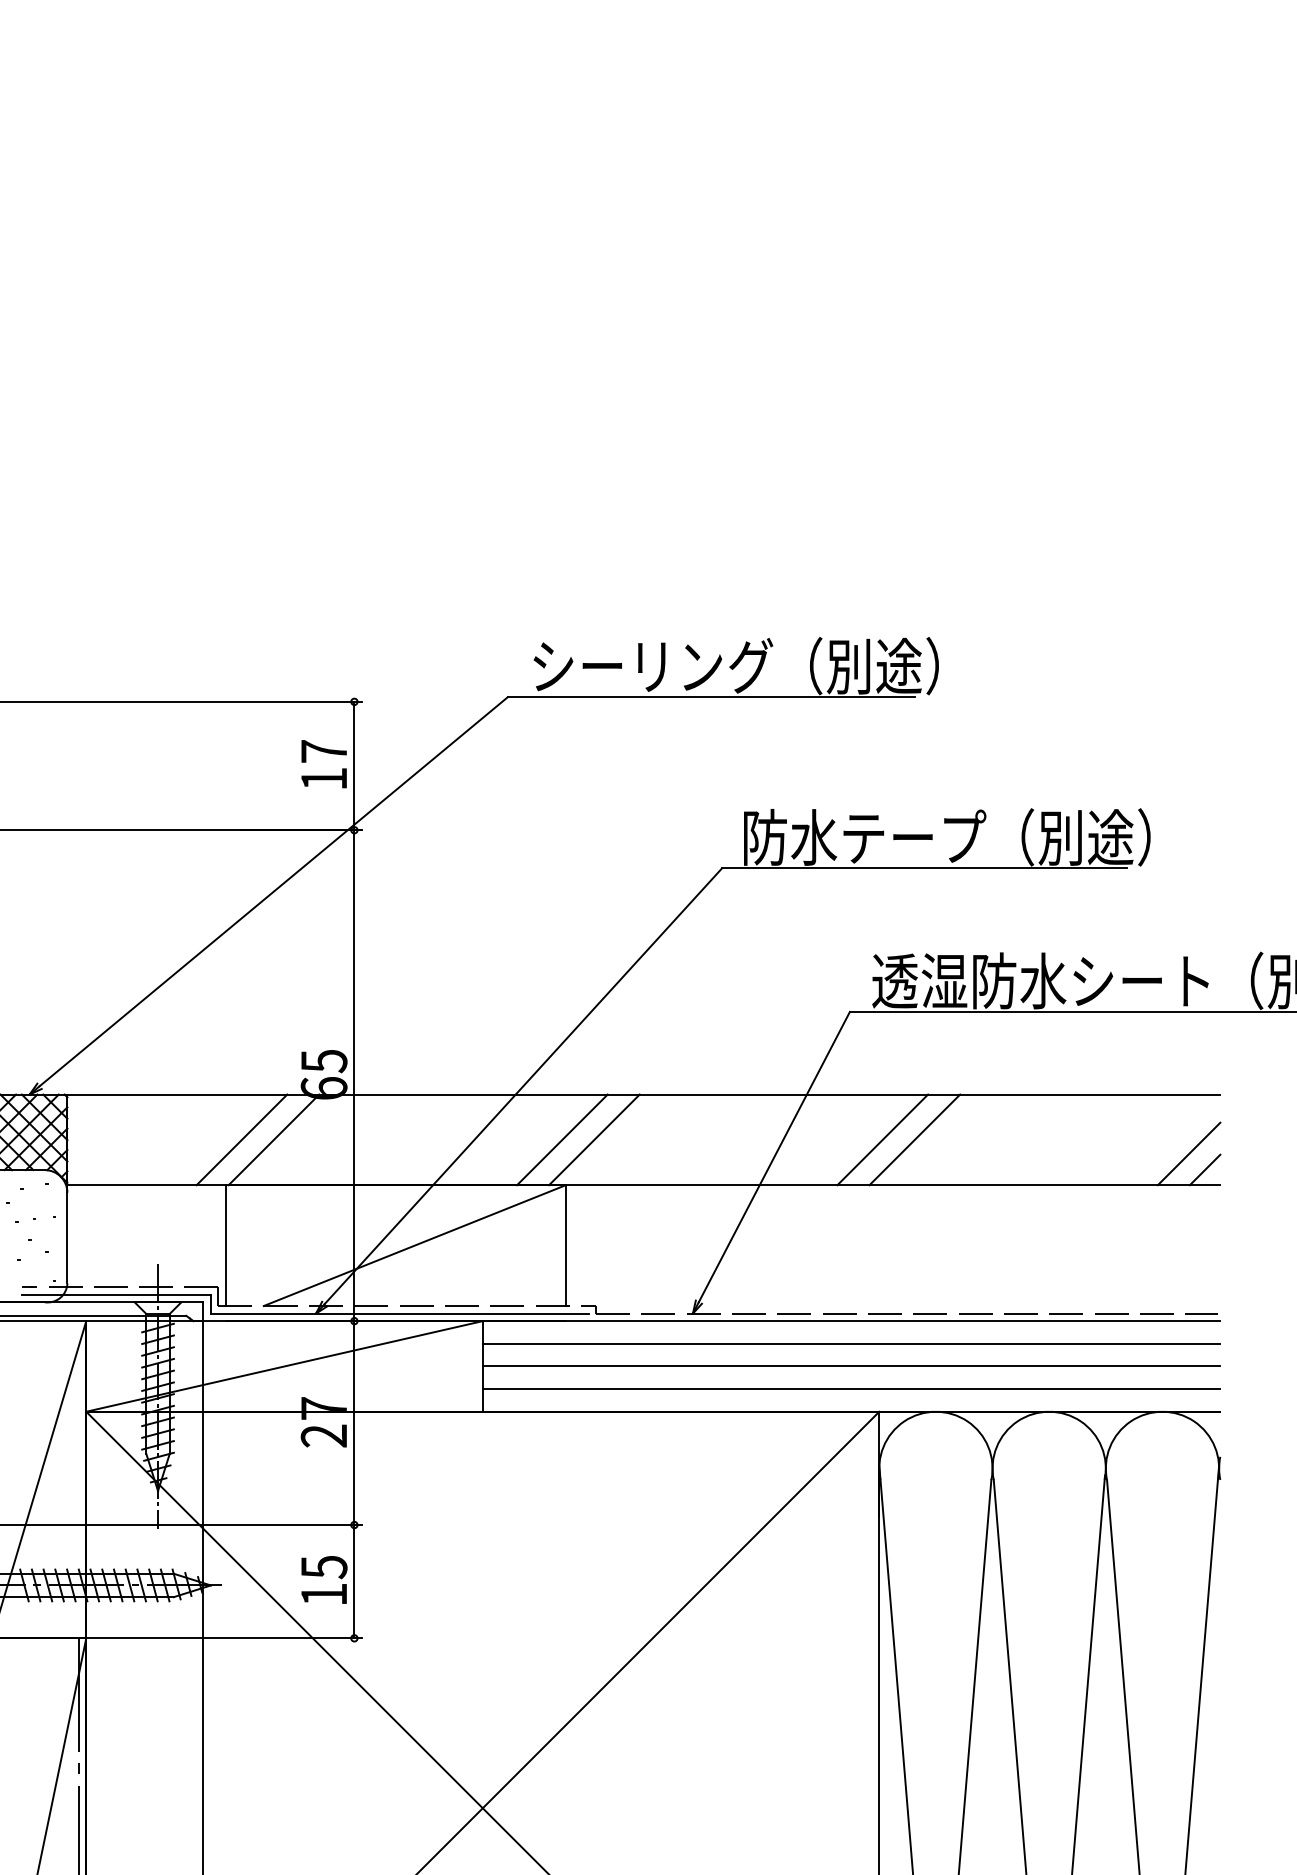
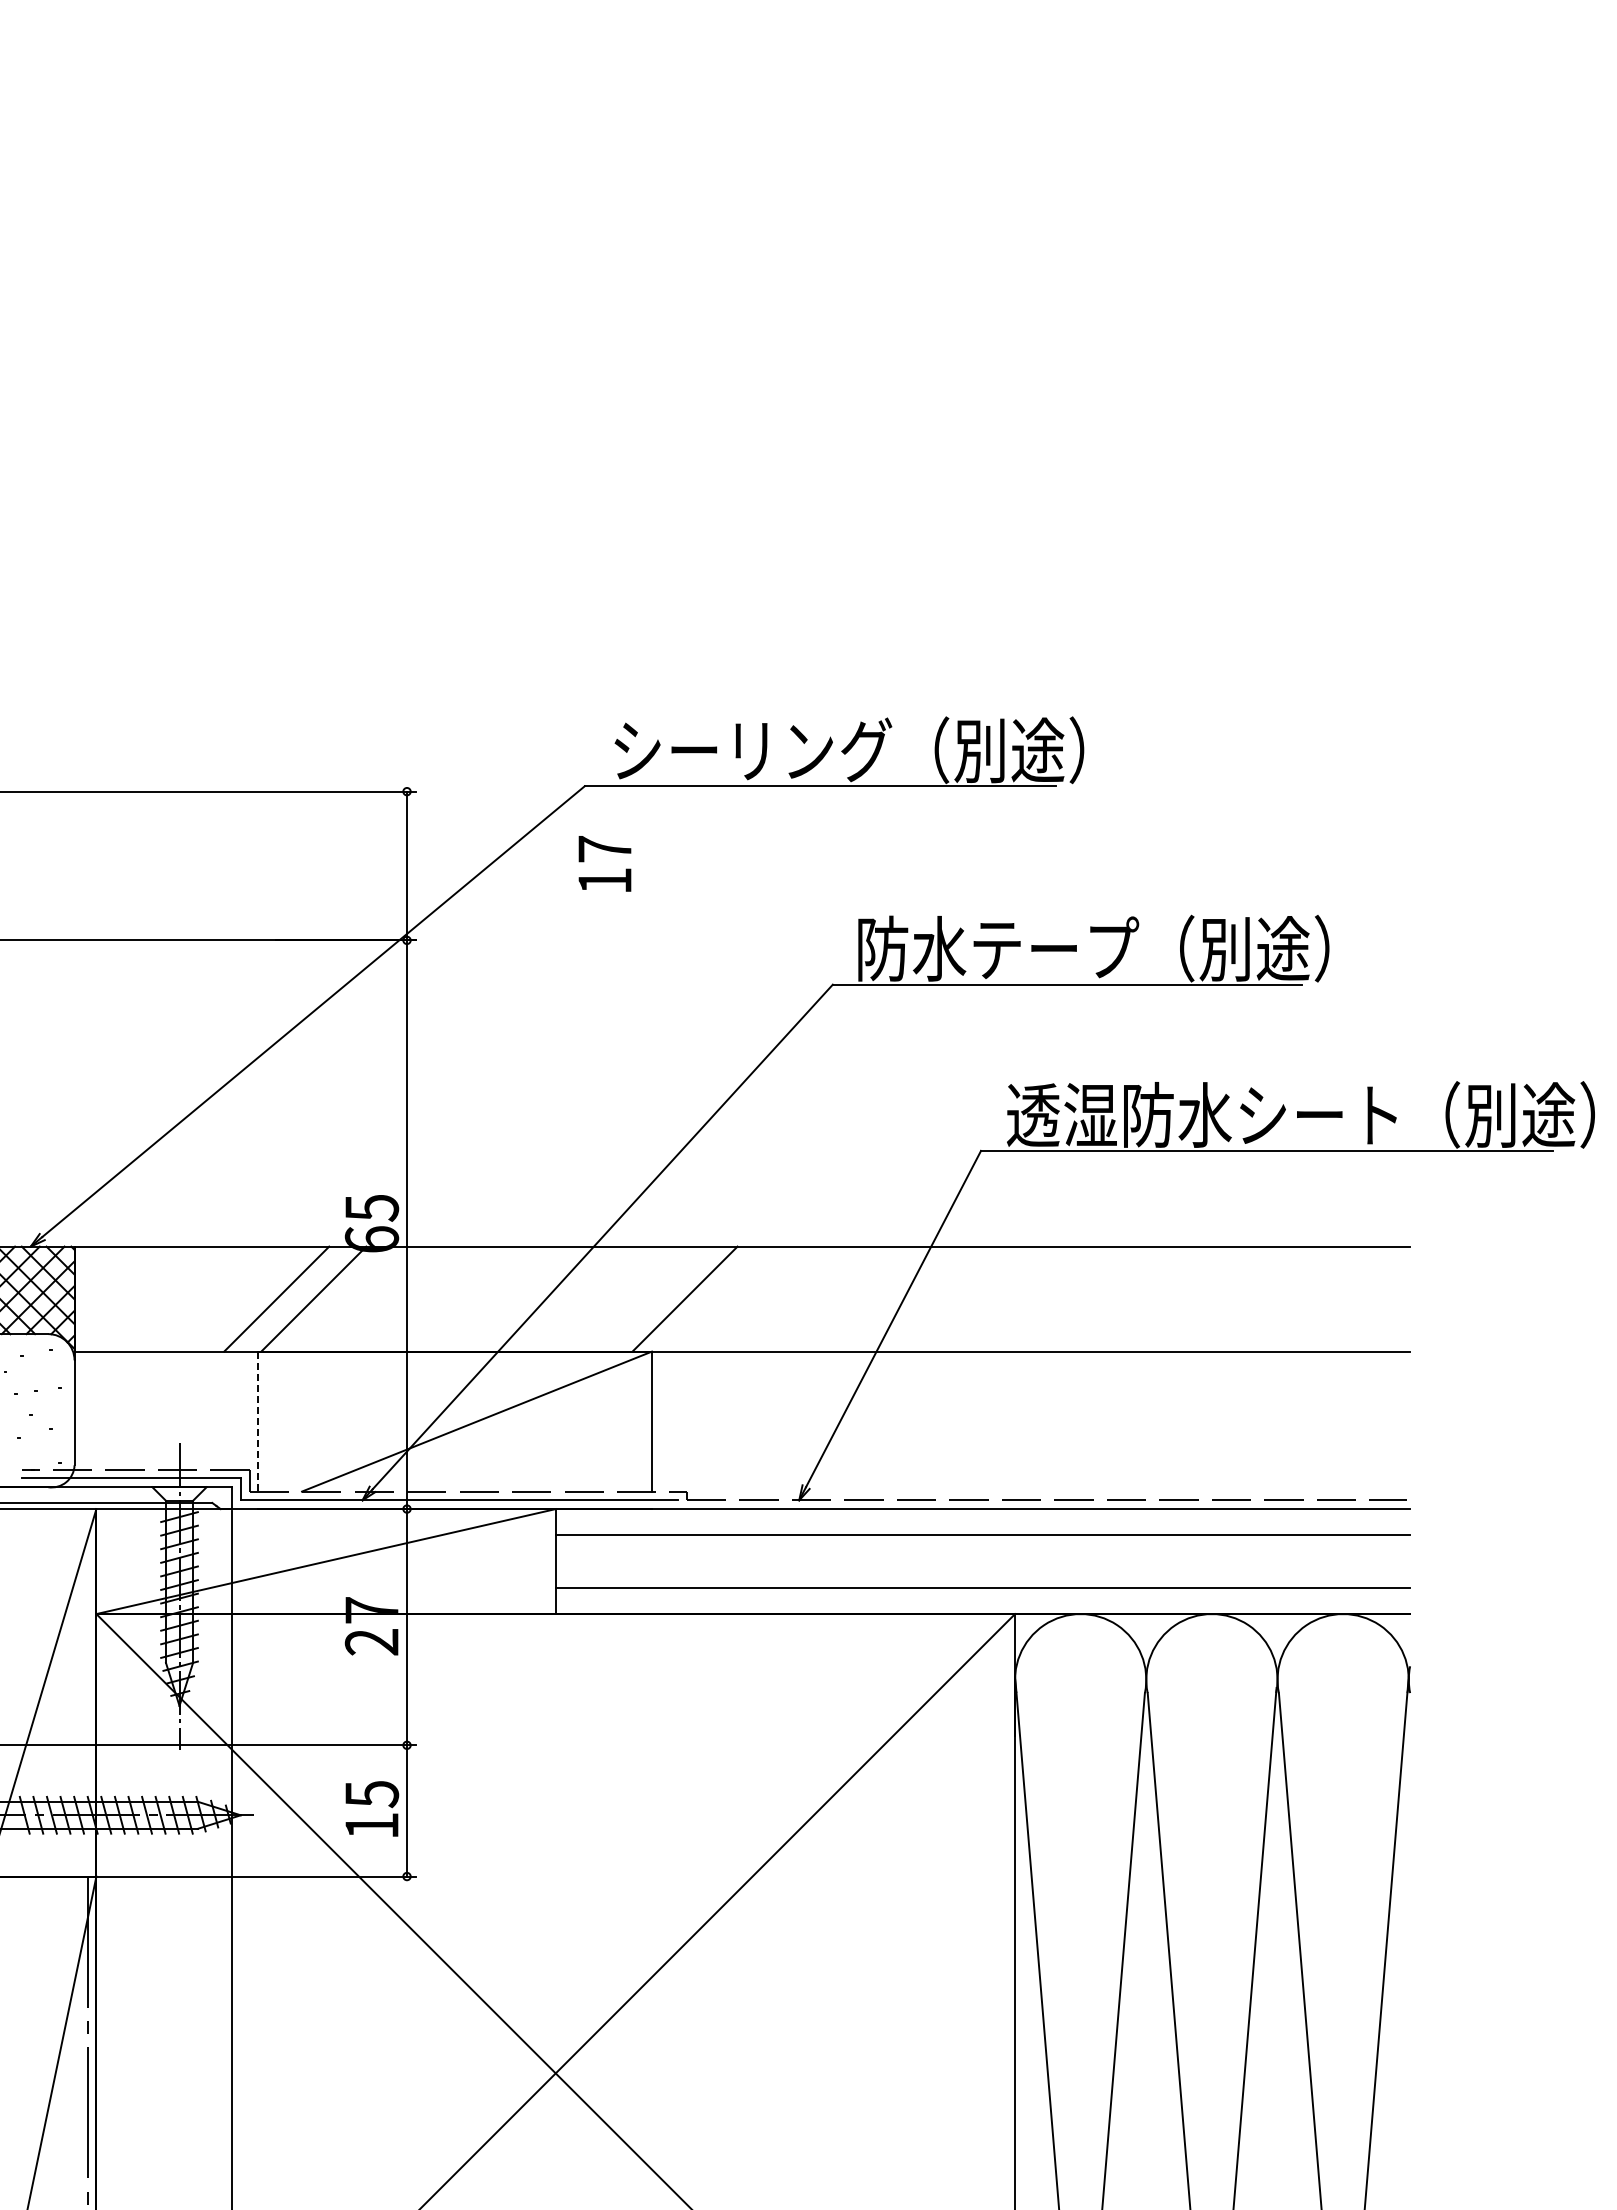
text: (323, 763) -> (604, 863), moved
line: (561, 1139) -> (647, 1298), removed
line: (882, 1139) -> (1018, 1298), removed
line: (914, 1139) -> (1055, 1298), removed
line: (1188, 1154) -> (1373, 1315), removed
line: (1205, 1169) -> (1392, 1333), removed
line: (226, 1245) -> (258, 1421), solid -> dashed
line: (851, 1366) -> (982, 1561), removed

